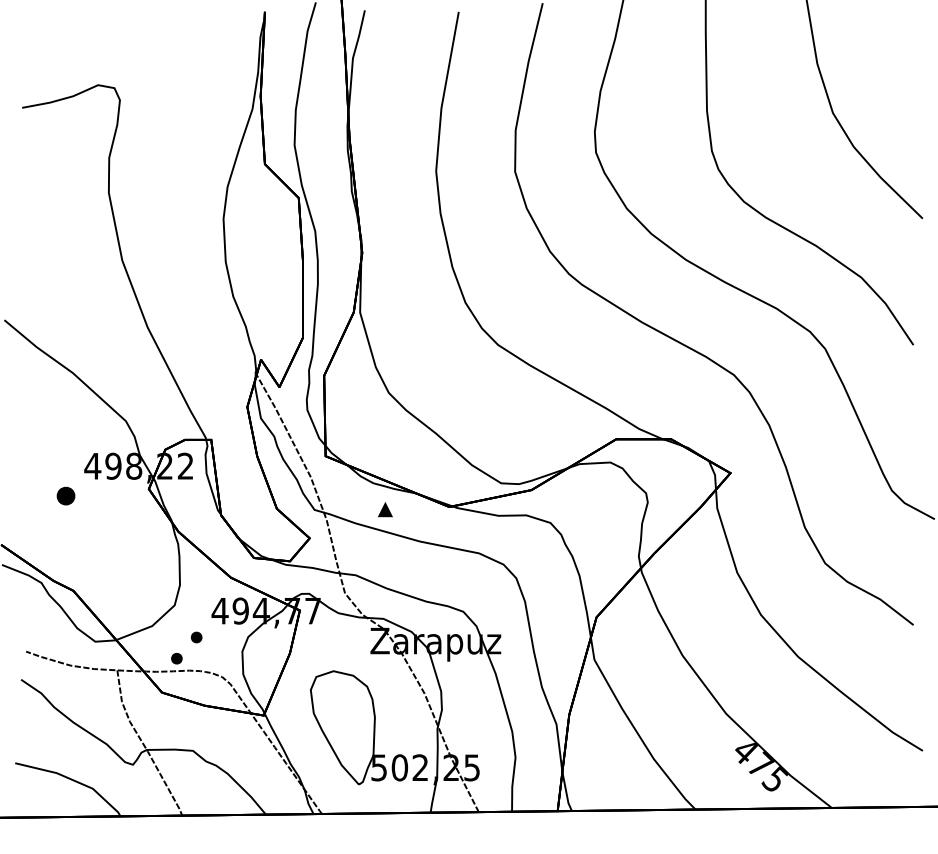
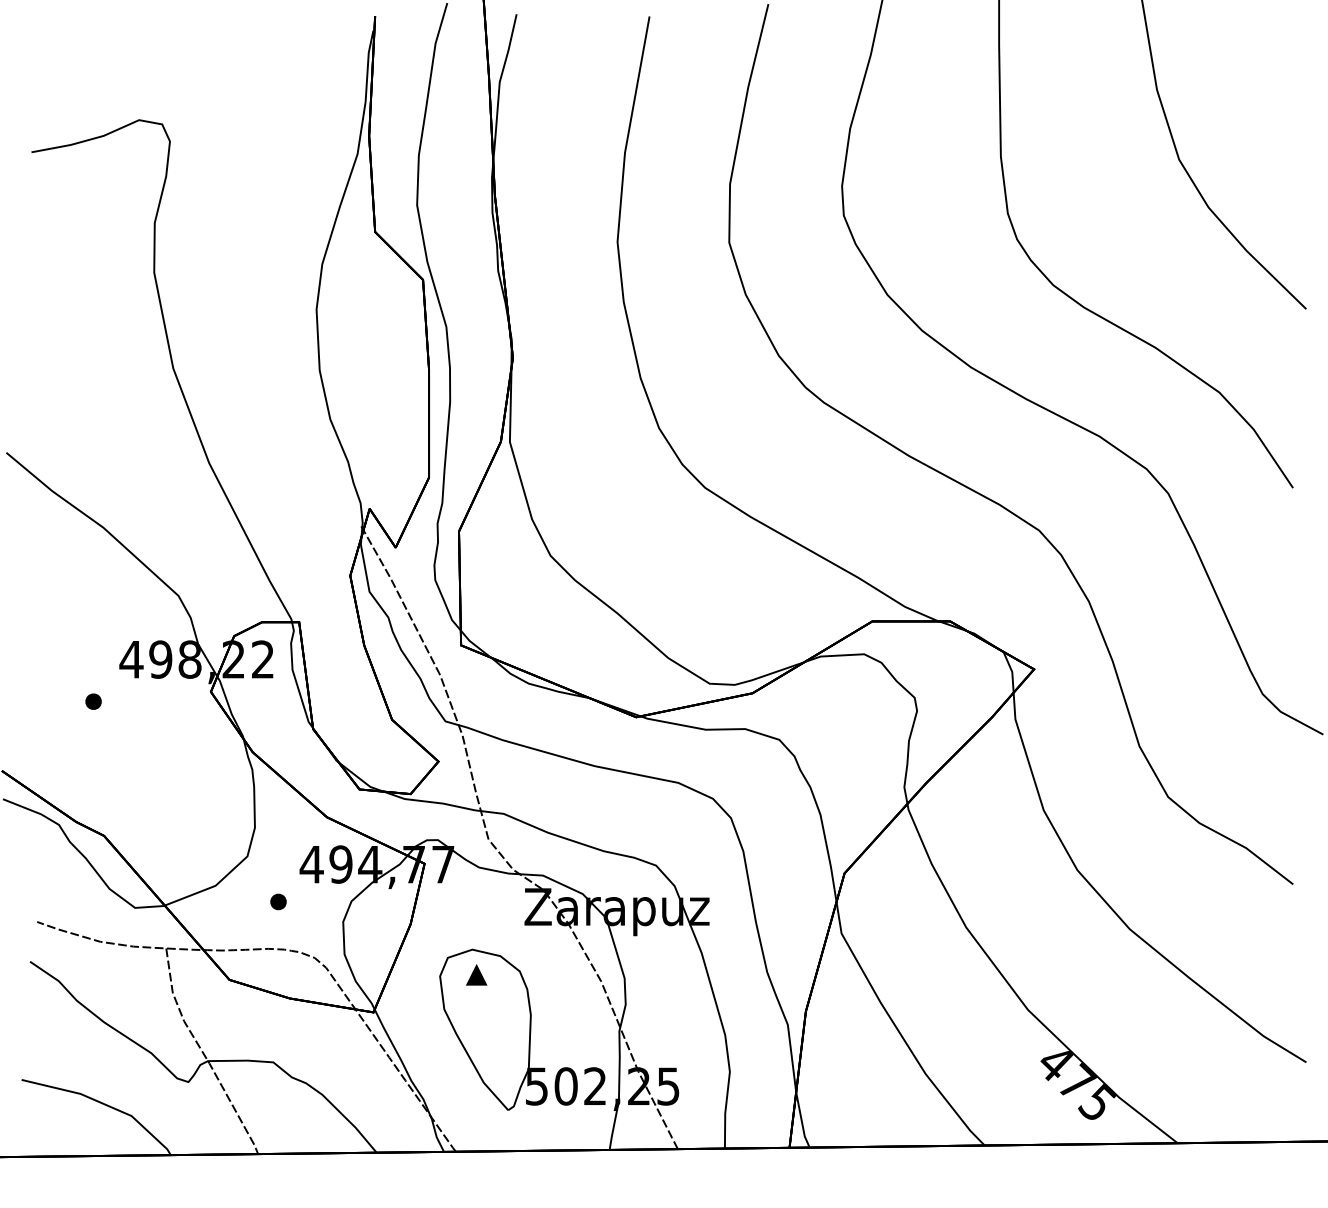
part: (65, 495) -> (93, 701), size x0.62
part: (385, 509) -> (476, 974), moved
part: (176, 658) -> (250, 931), removed

